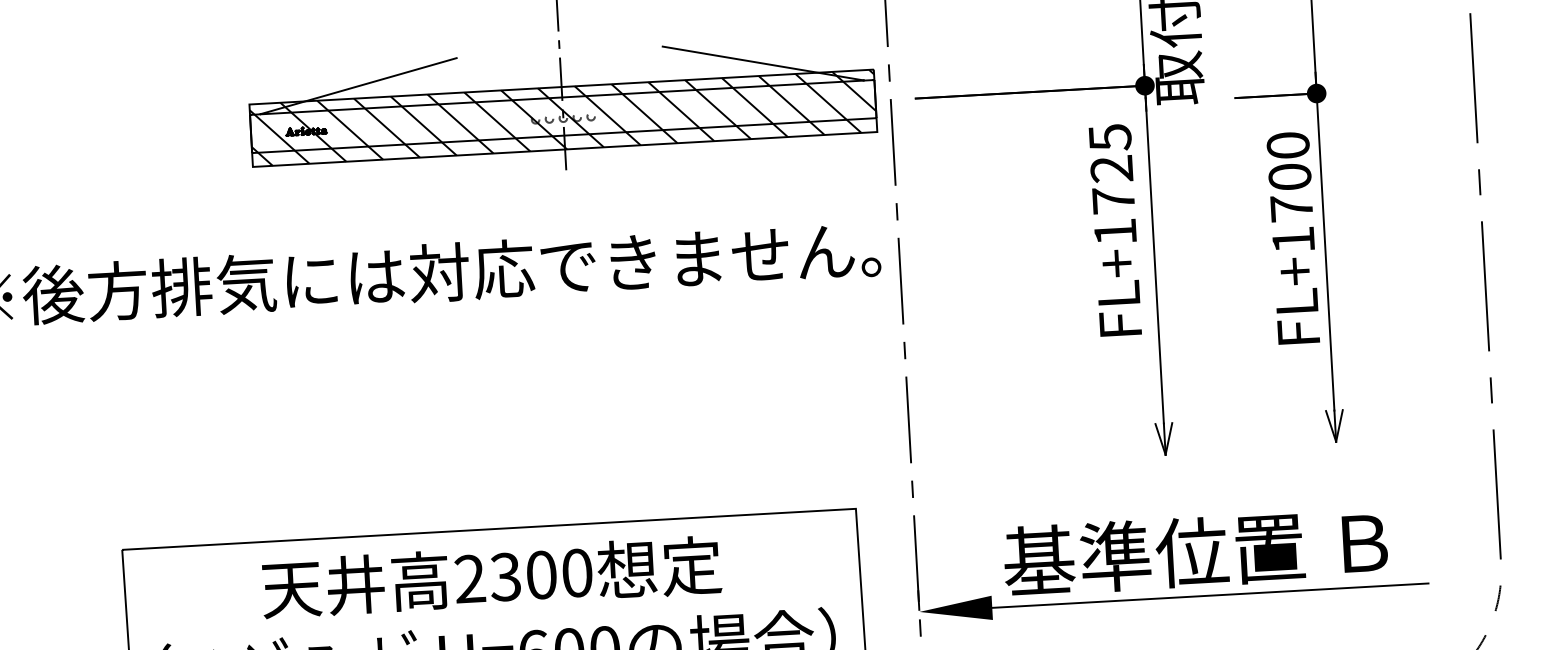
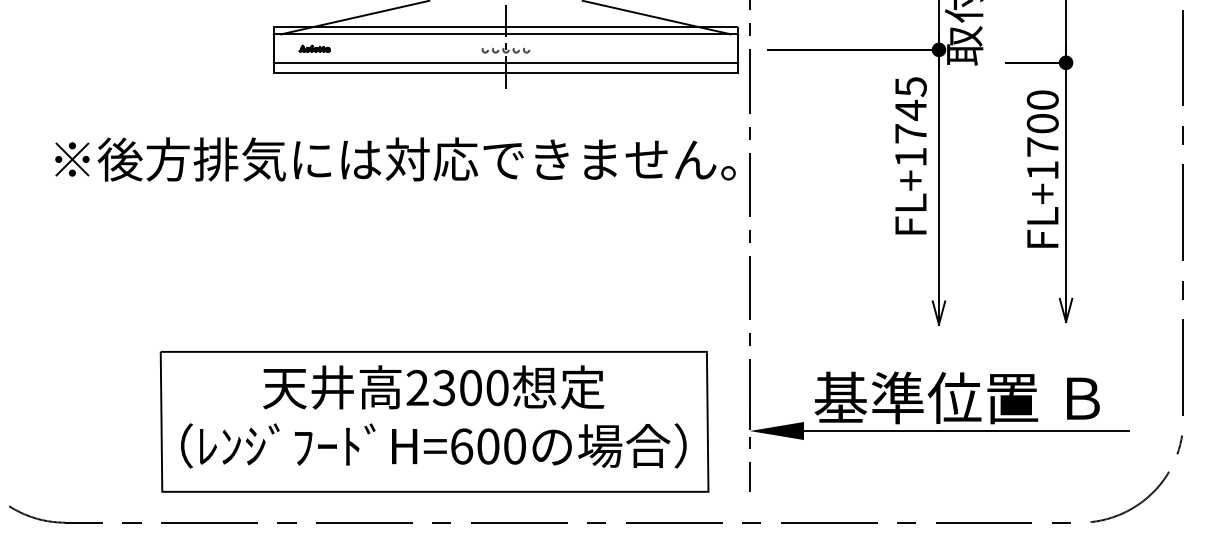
hatch: (562, 117) -> (505, 49), removed
text: (1111, 169) -> (910, 110), FL+1725 -> FL+1745

